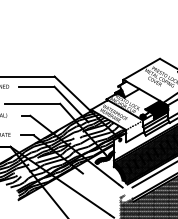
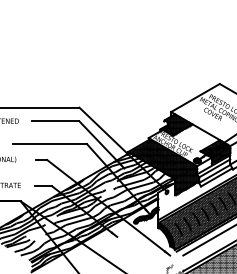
hatch: (129, 88) -> (179, 123), added
hatch: (117, 120) -> (163, 166), added

